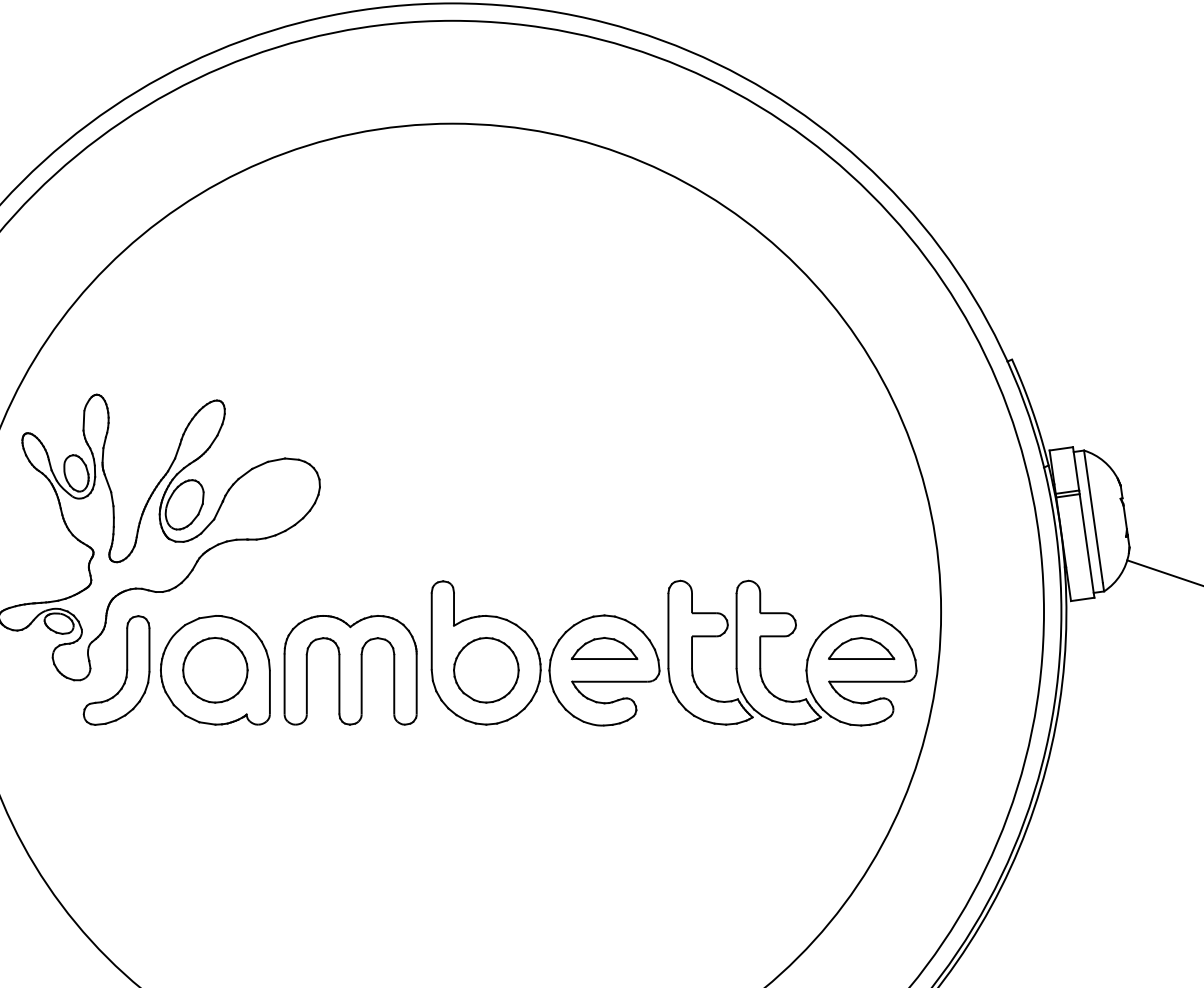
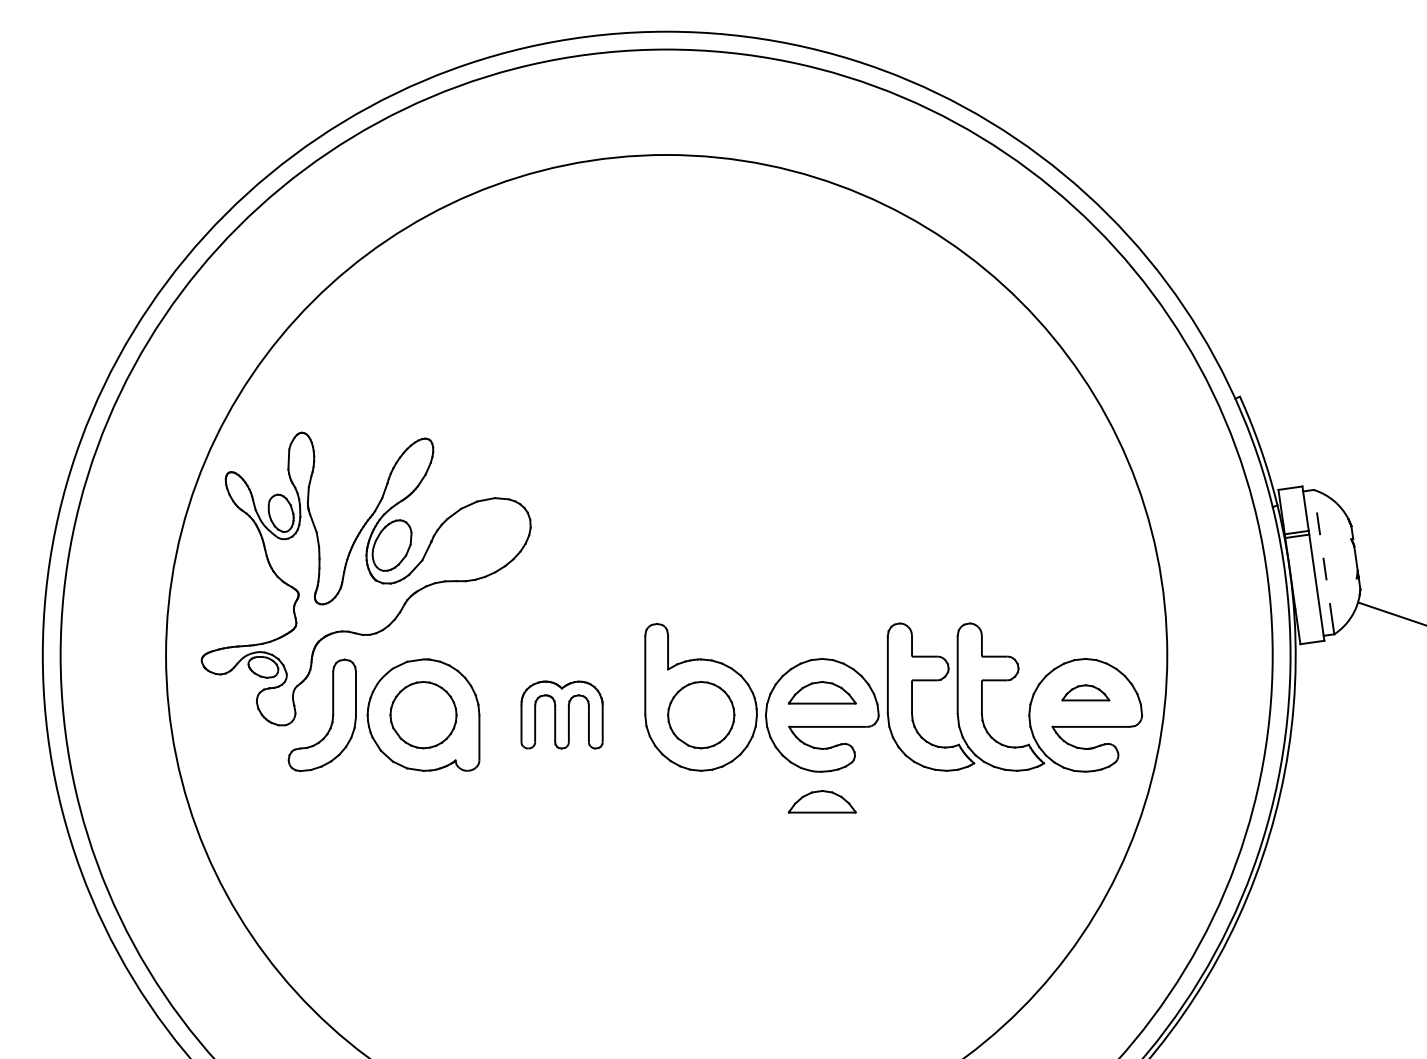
line: (1093, 516) -> (1323, 557), solid -> dashed
part: (861, 648) -> (1085, 692), size x0.7
part: (349, 669) -> (561, 714), size x0.6
part: (603, 754) -> (821, 801), added

